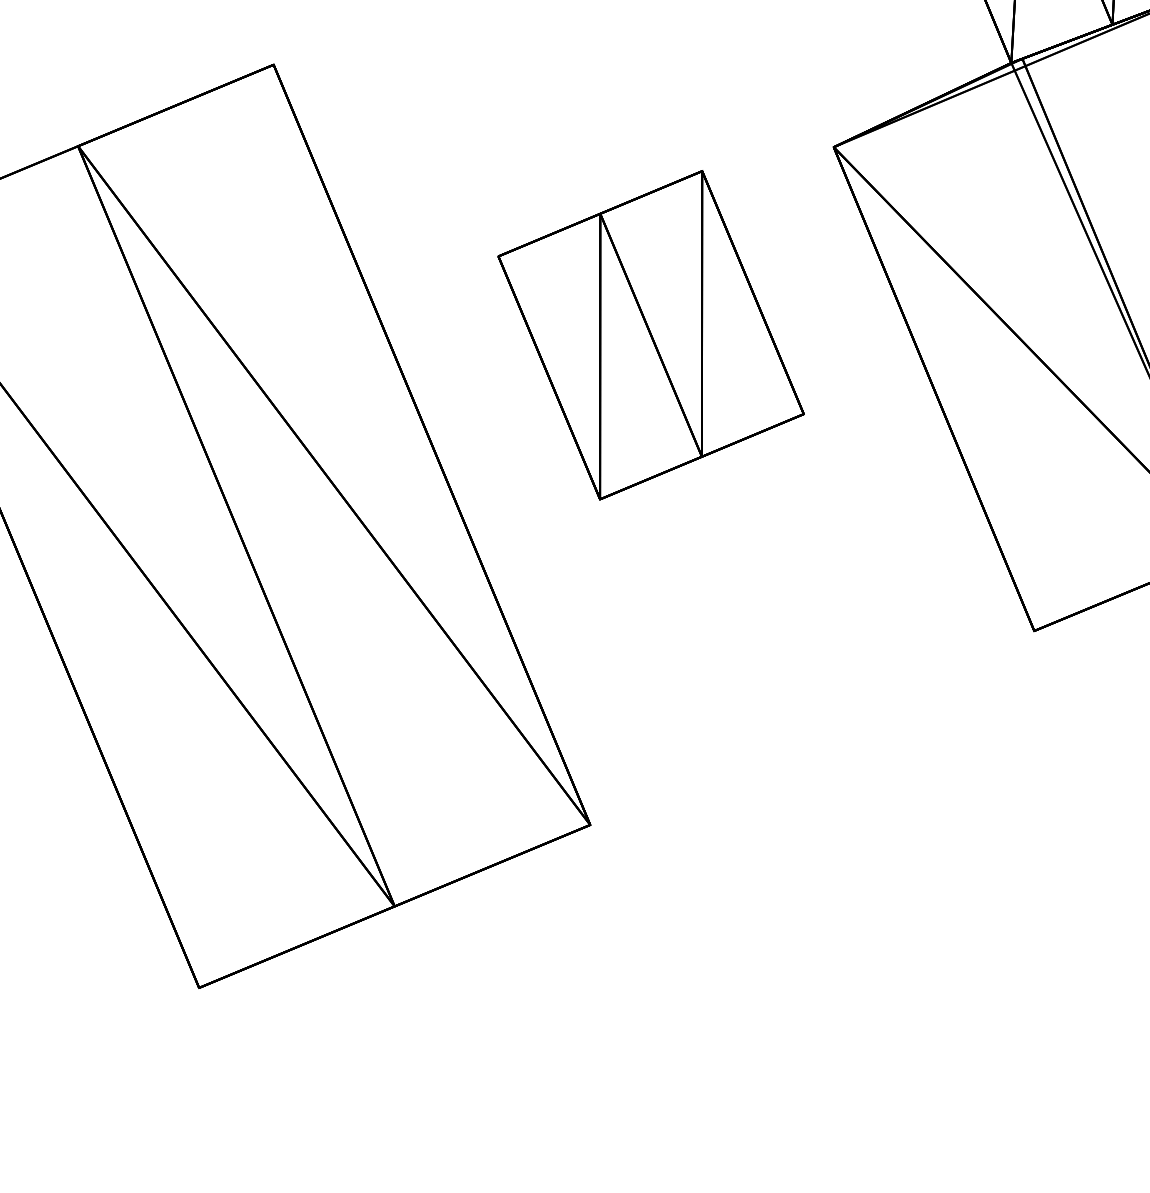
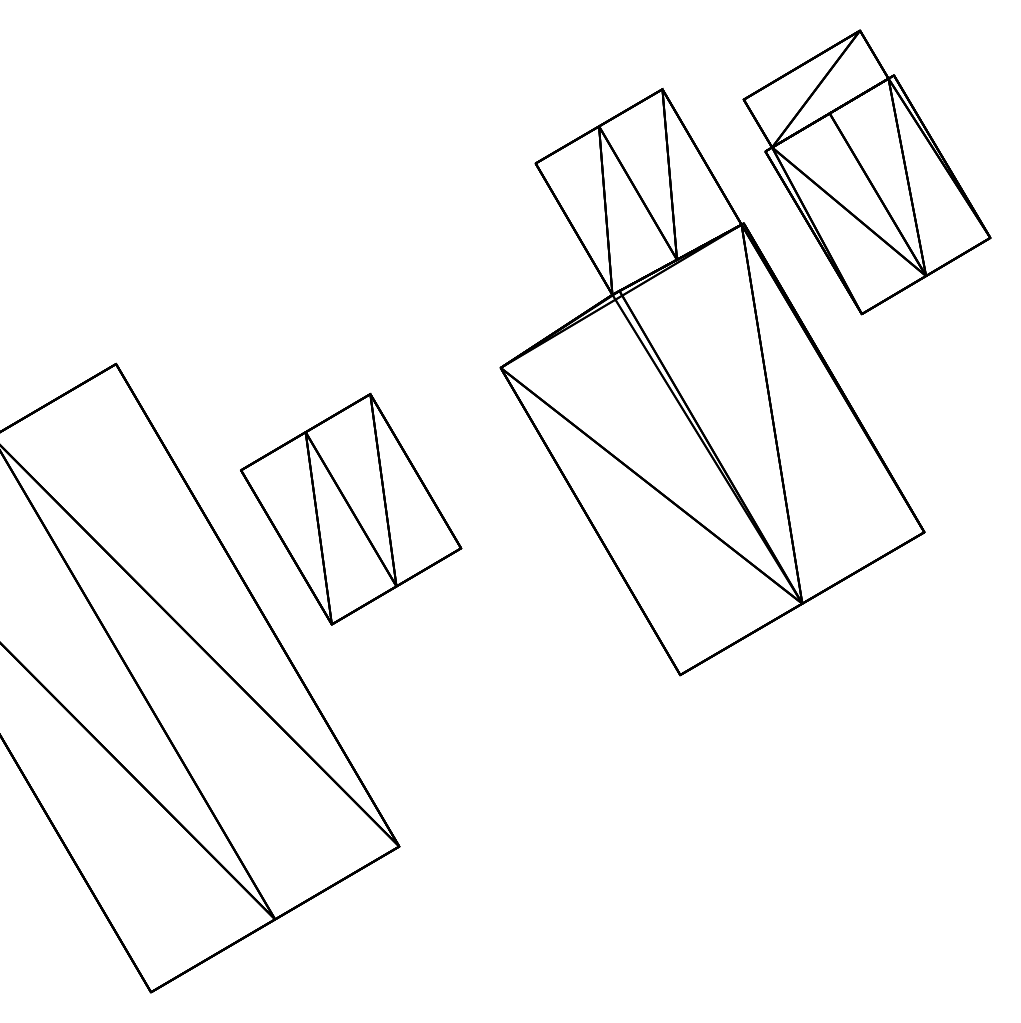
part: (651, 334) -> (351, 508), moved

